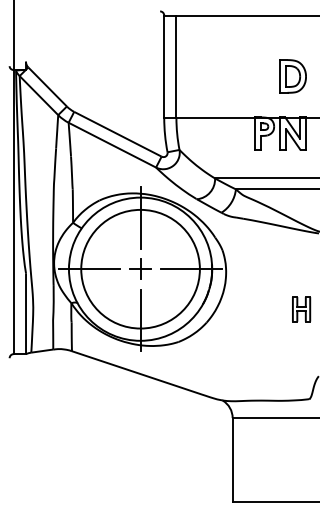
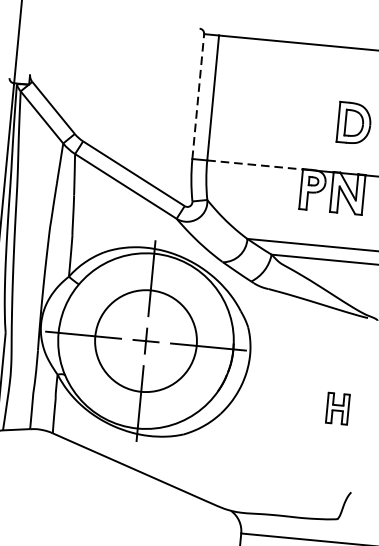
line: (164, 66) -> (198, 96), solid -> dashed
line: (216, 117) -> (256, 164), solid -> dashed
circle: (140, 268) -> (146, 340), size x0.7

